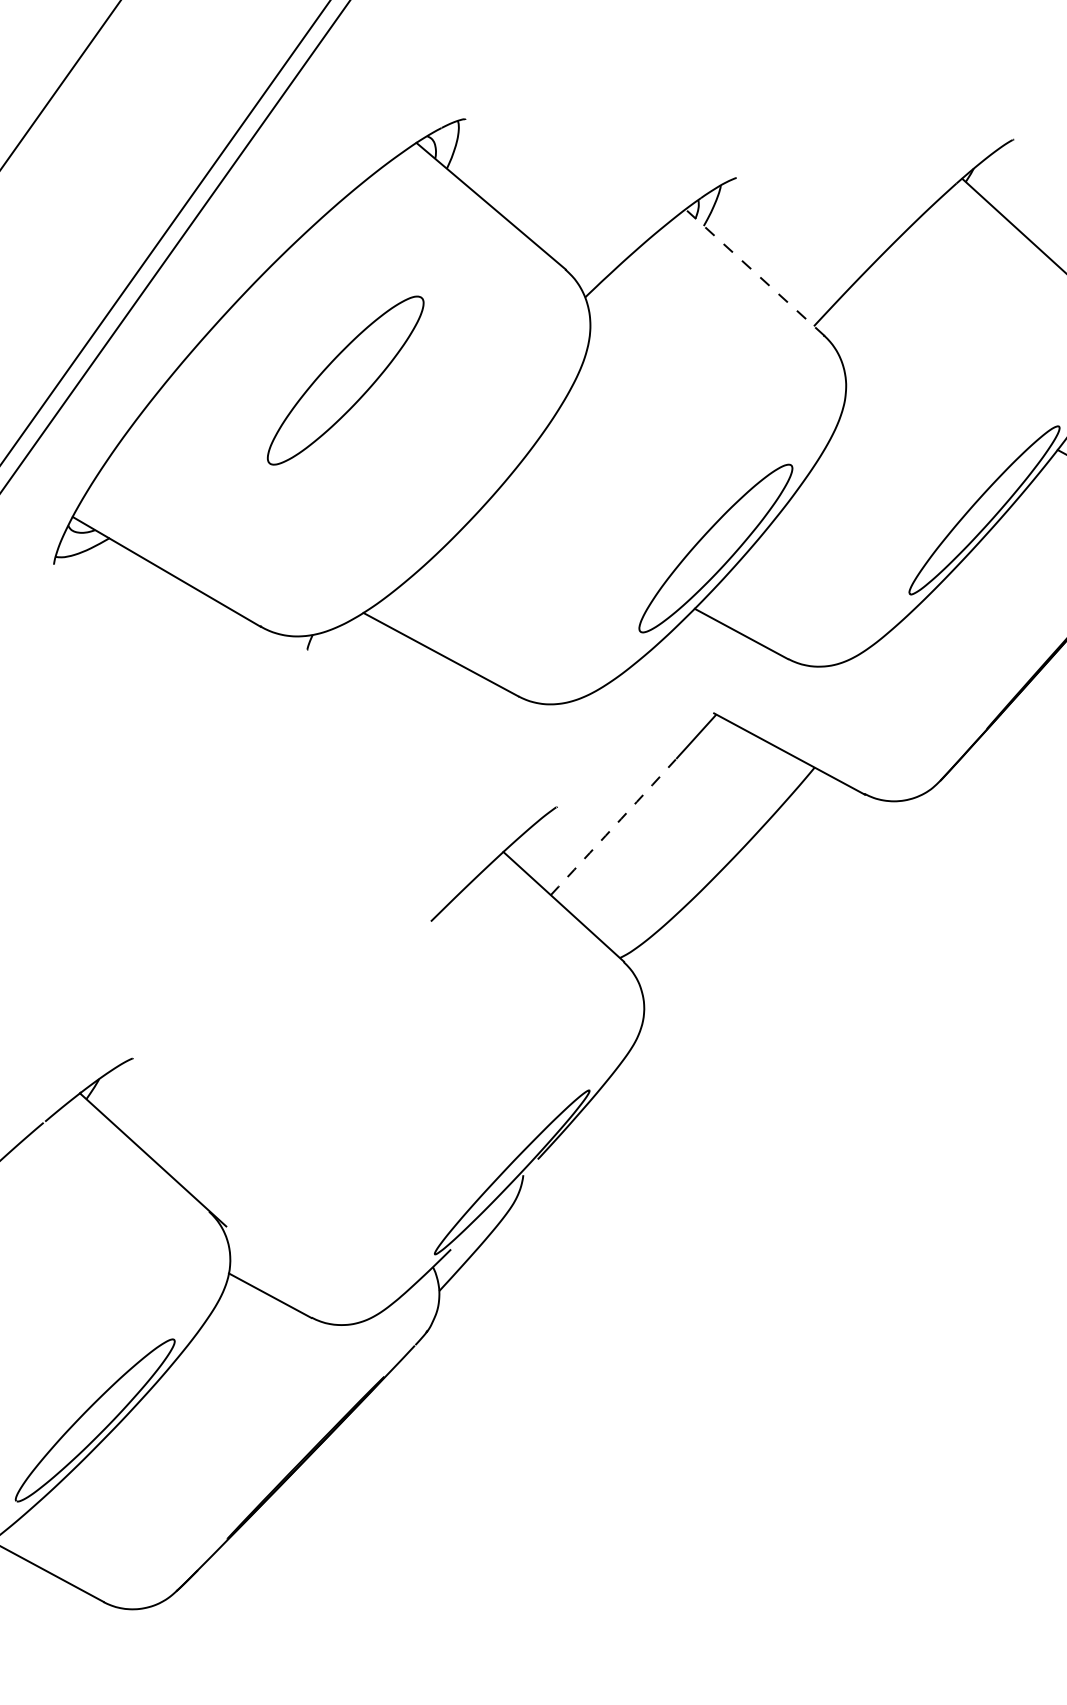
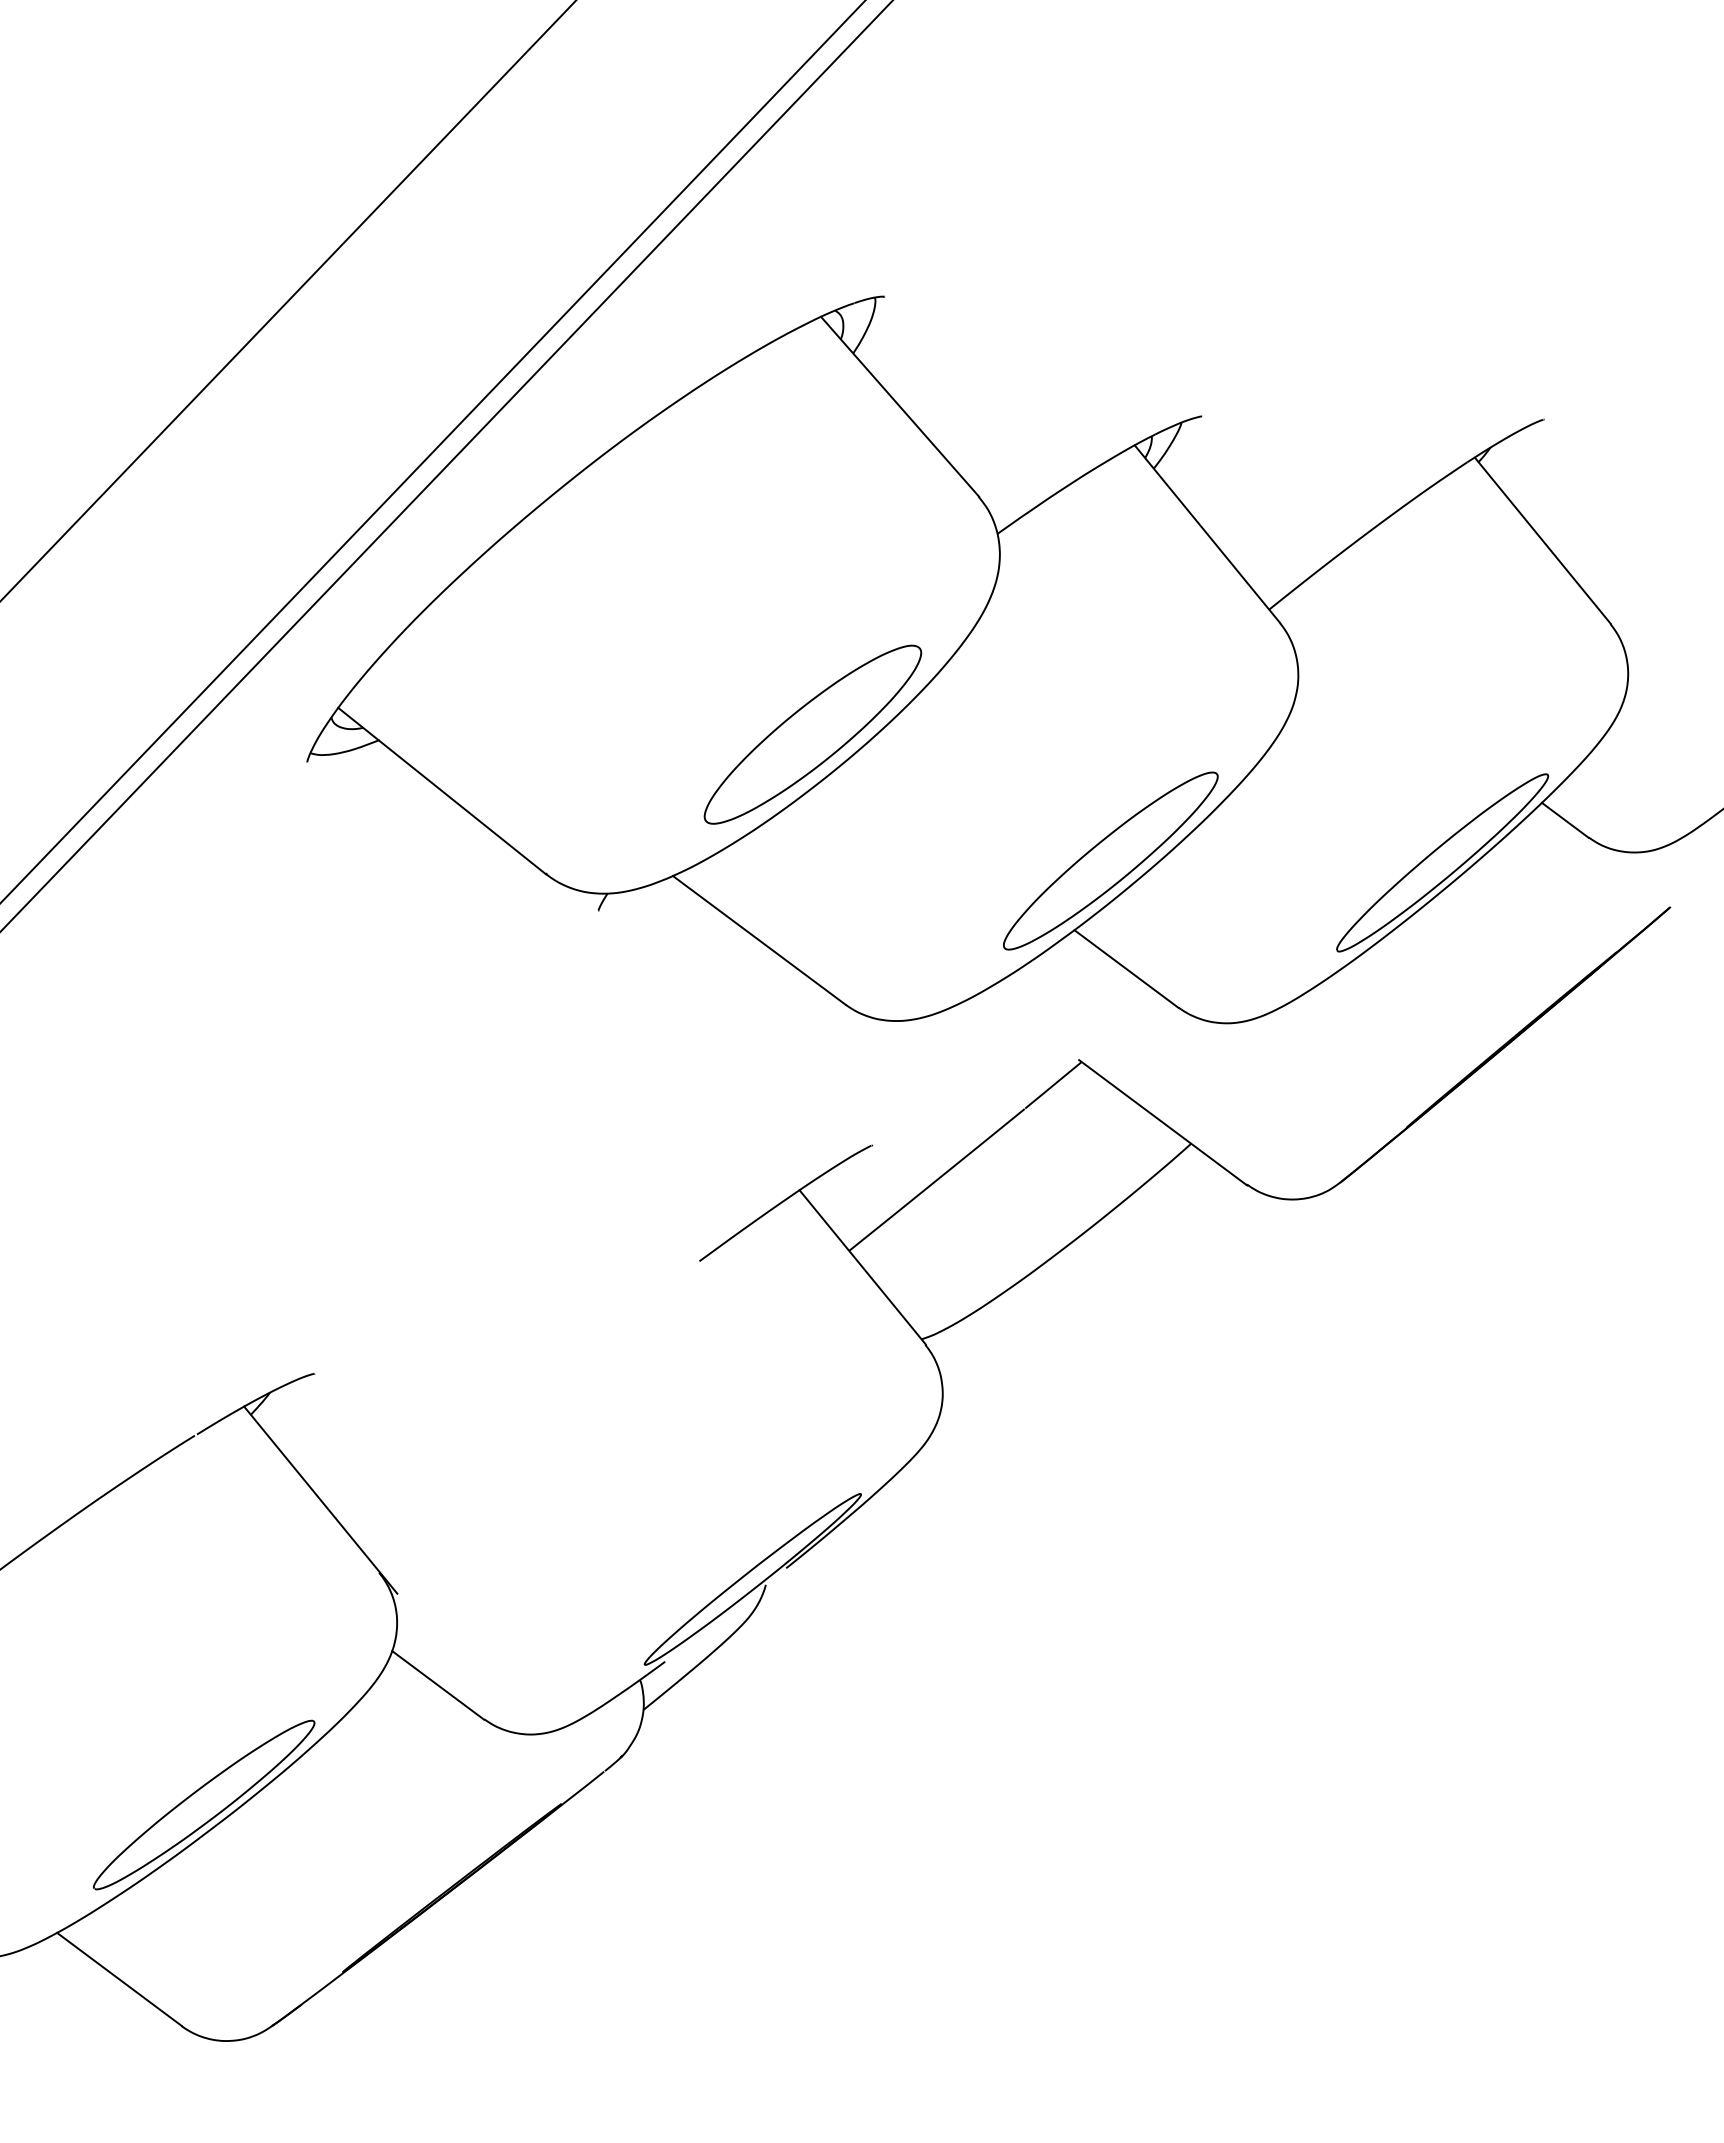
line: (755, 272) -> (1207, 534), dashed -> solid
part: (345, 380) -> (812, 734), moved
arc: (613, 827) -> (937, 1180), dashed -> solid

